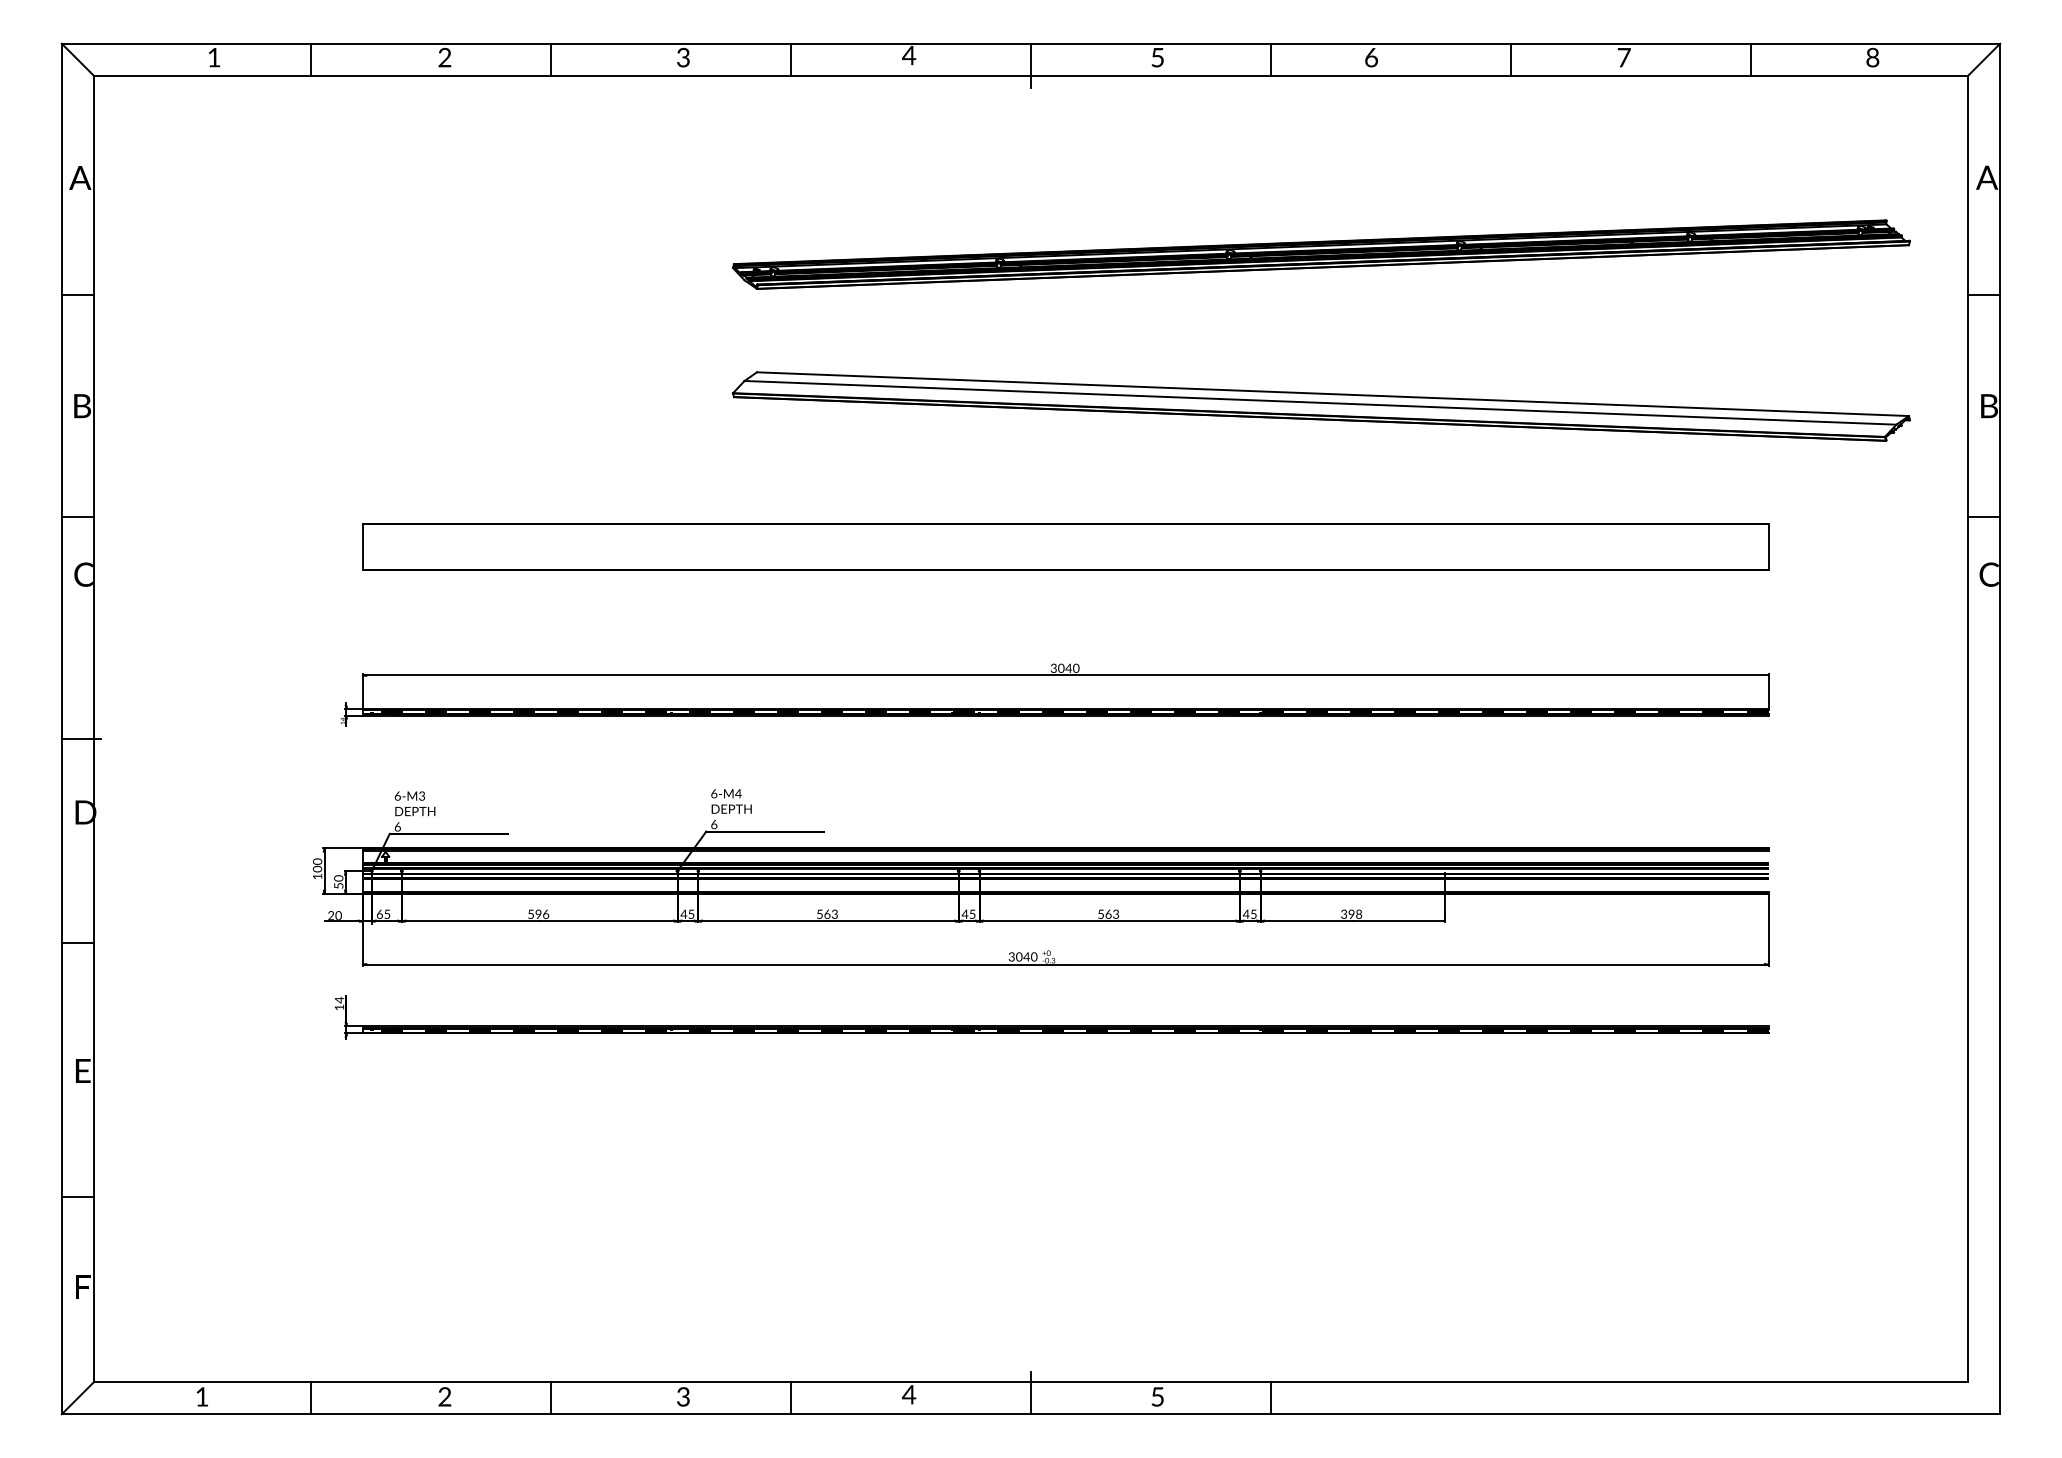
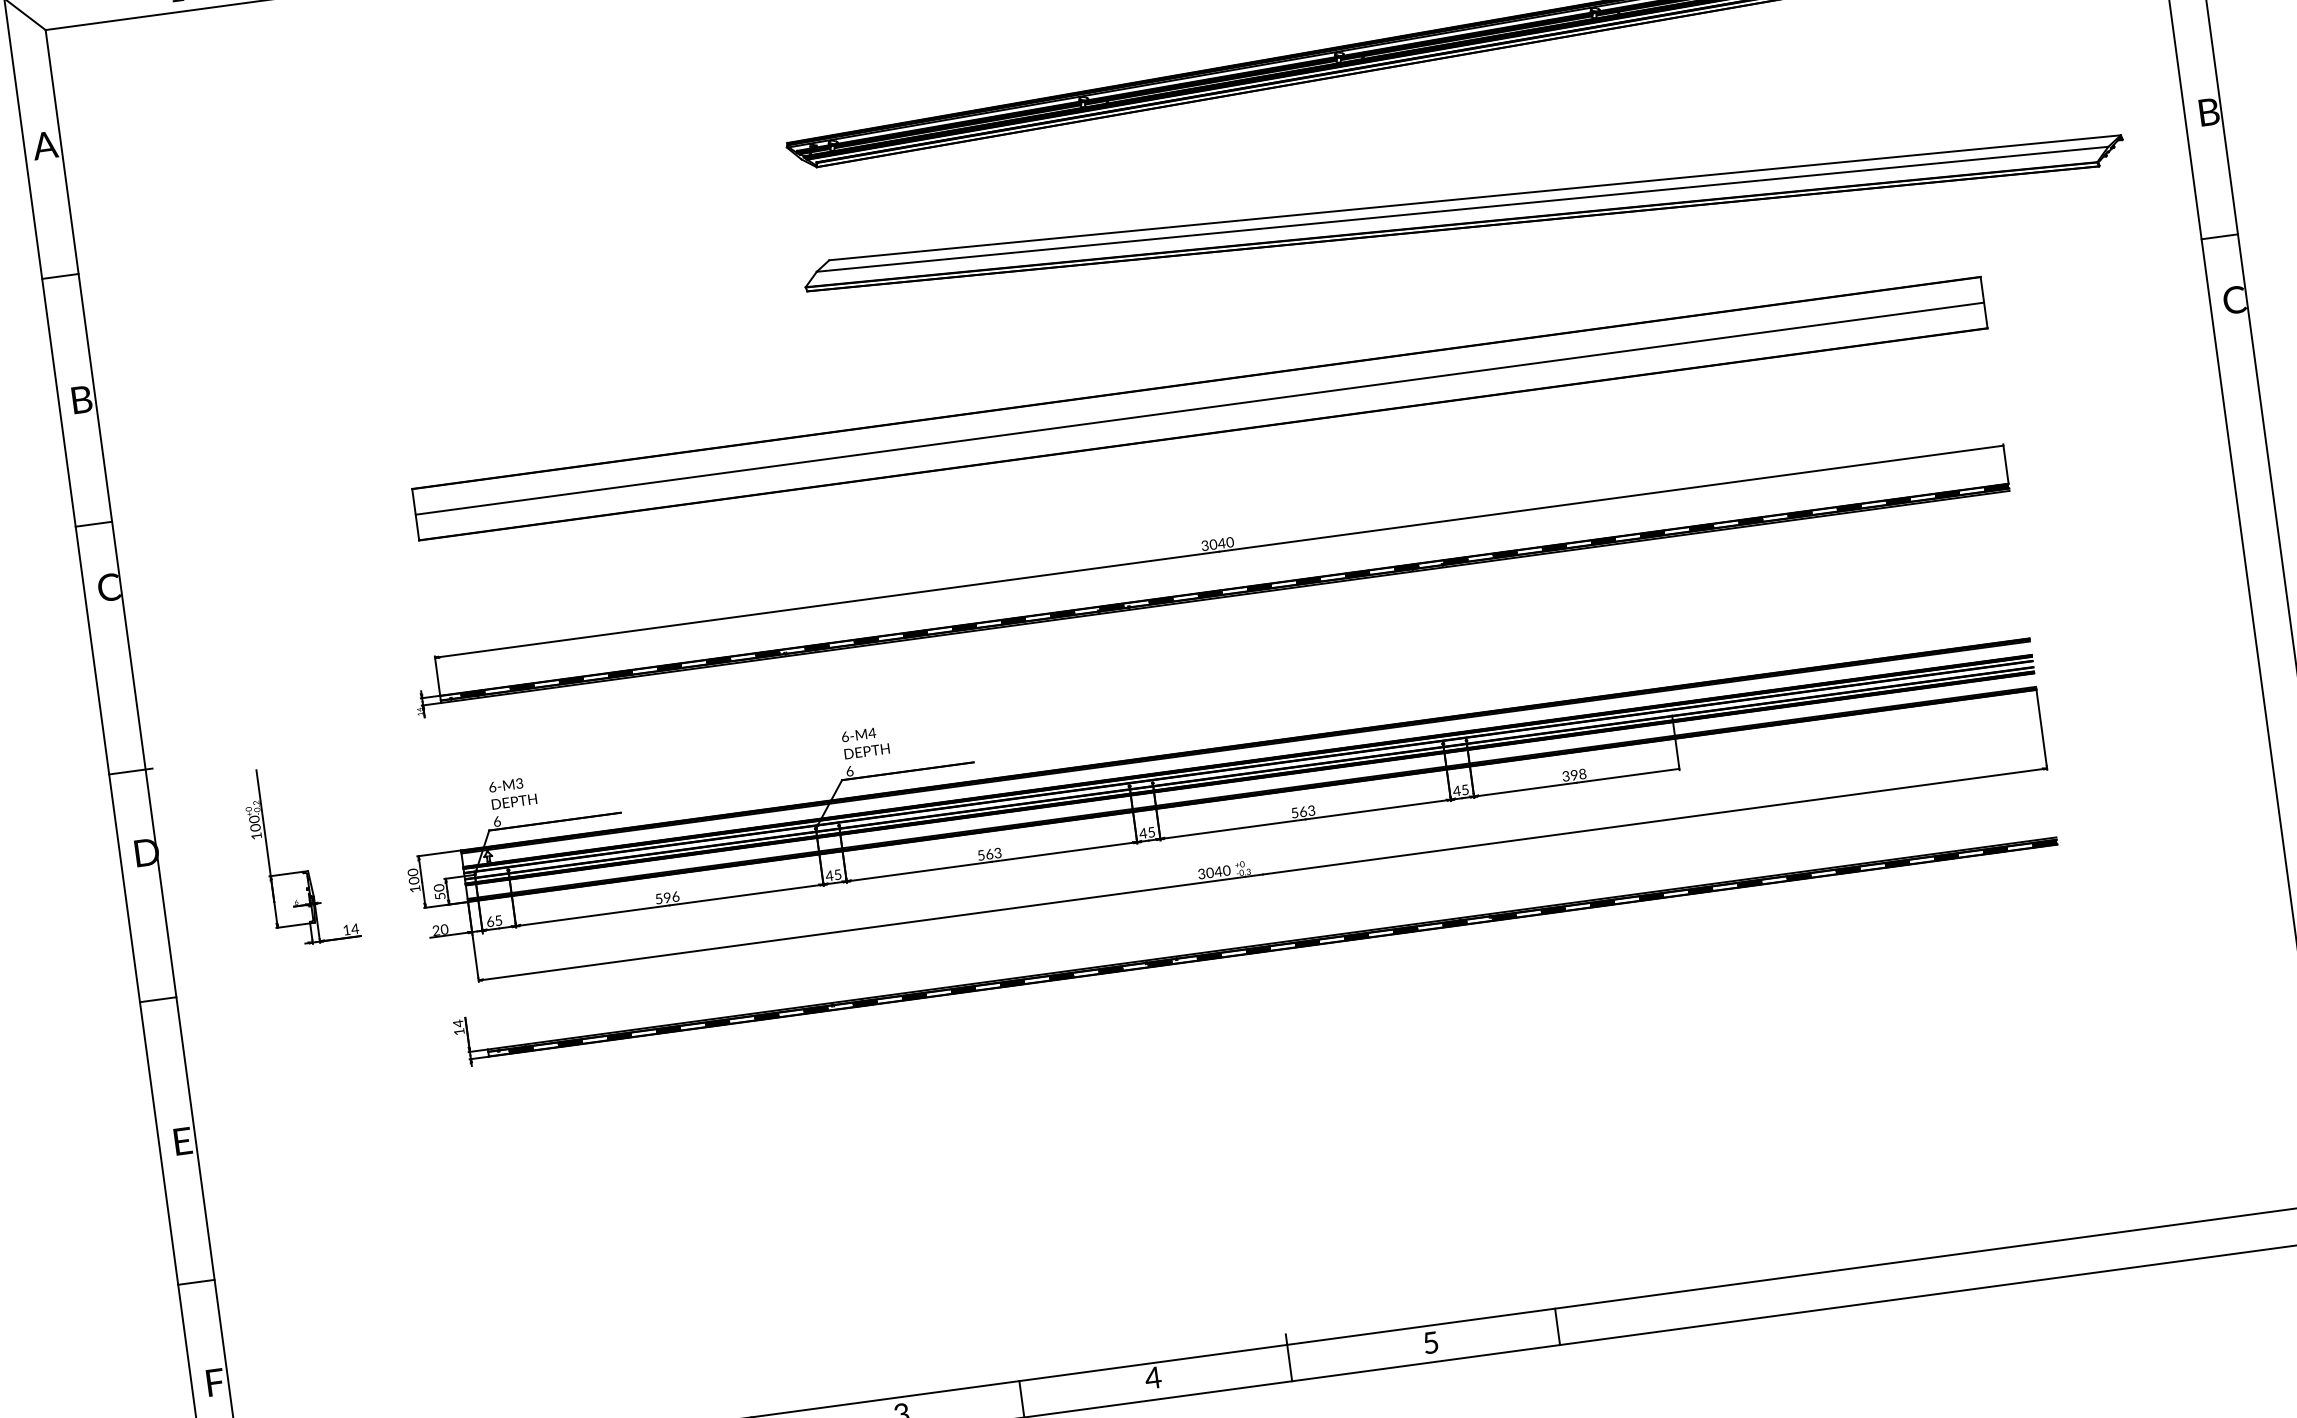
line: (1065, 547) -> (1199, 409), added
part: (220, 847) -> (302, 871), added

